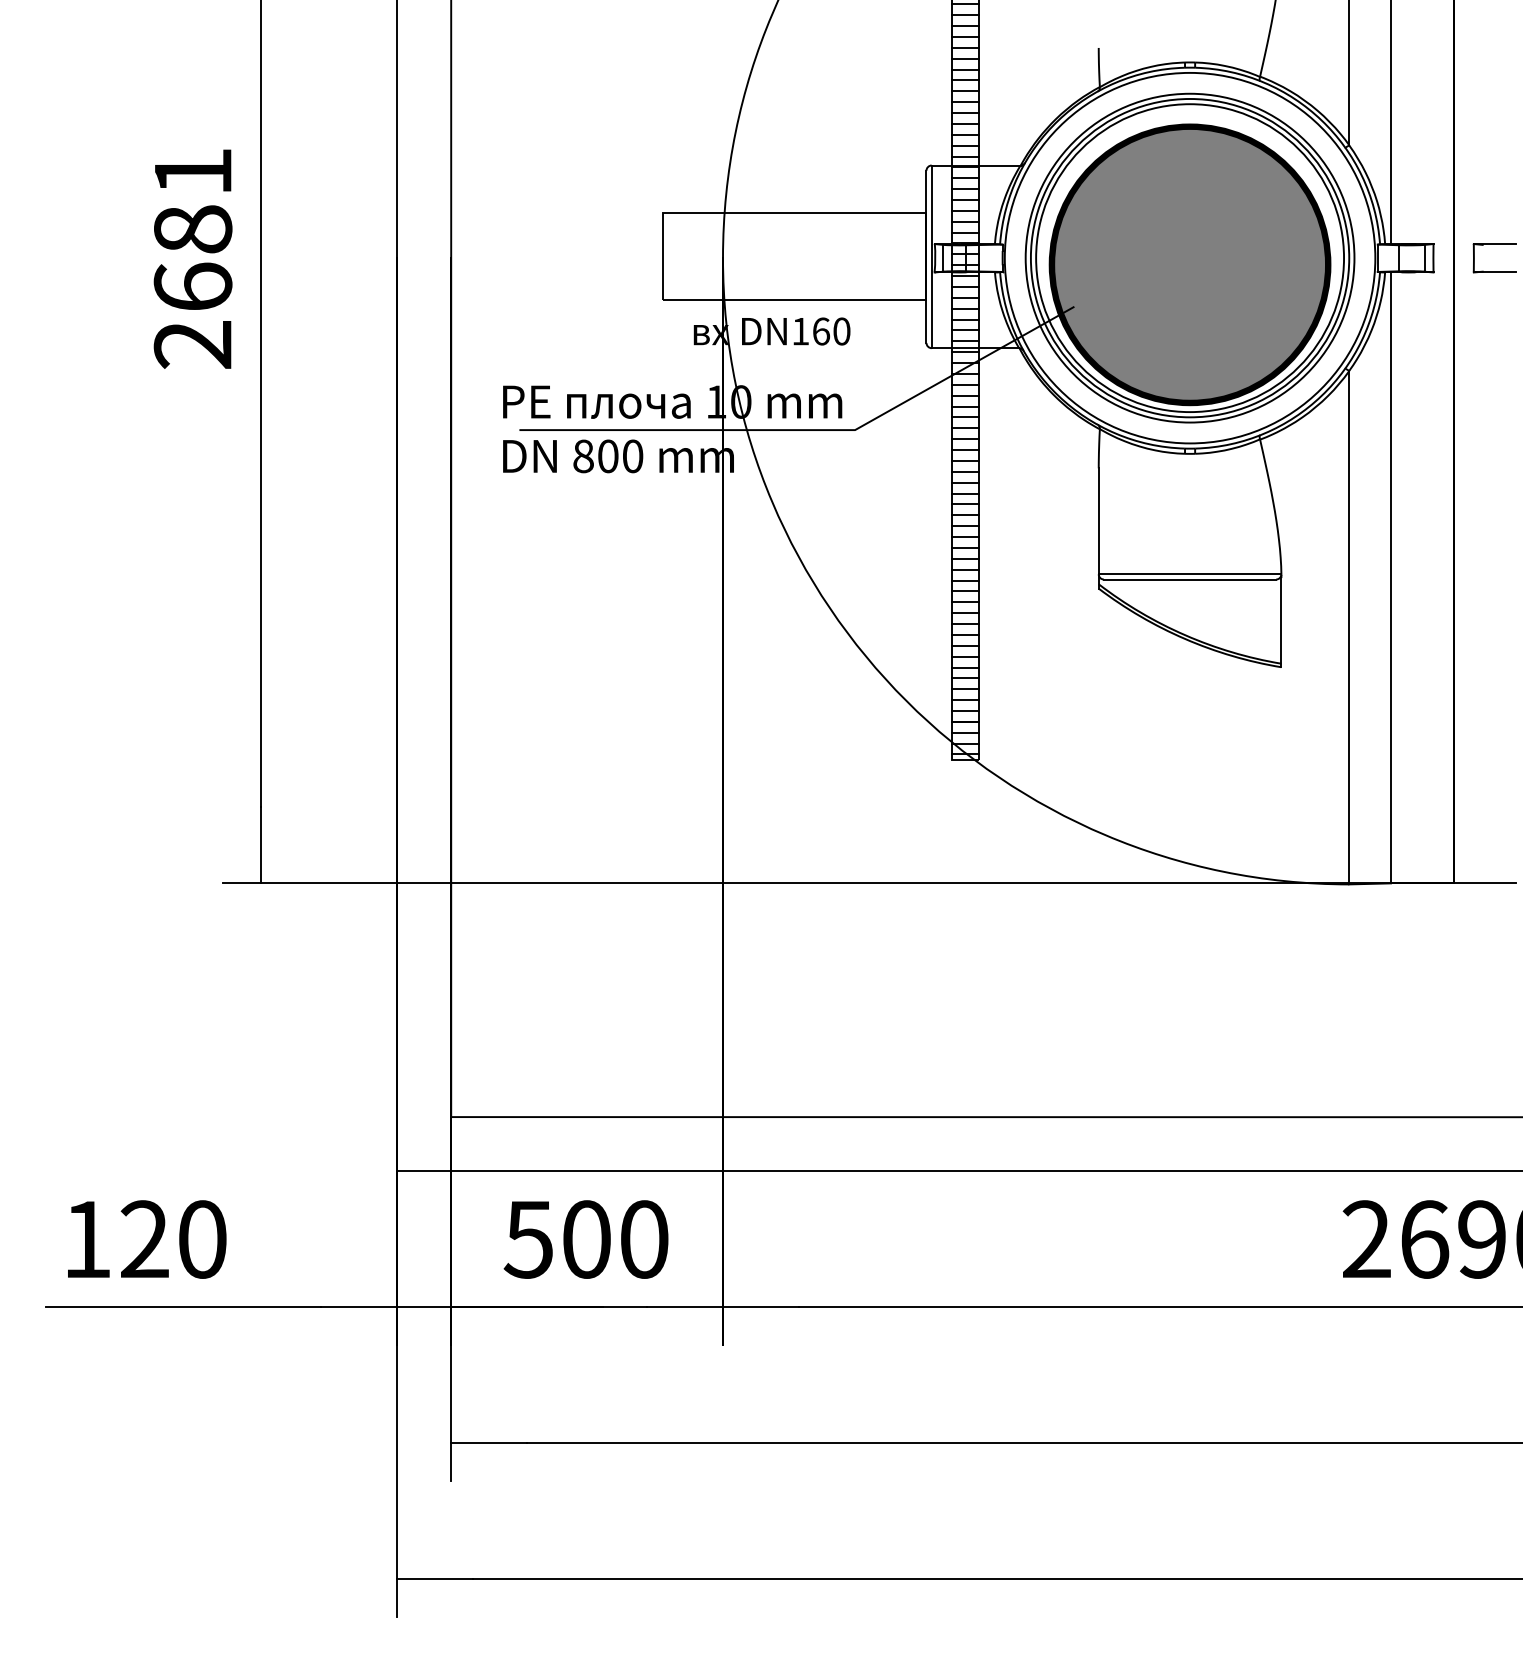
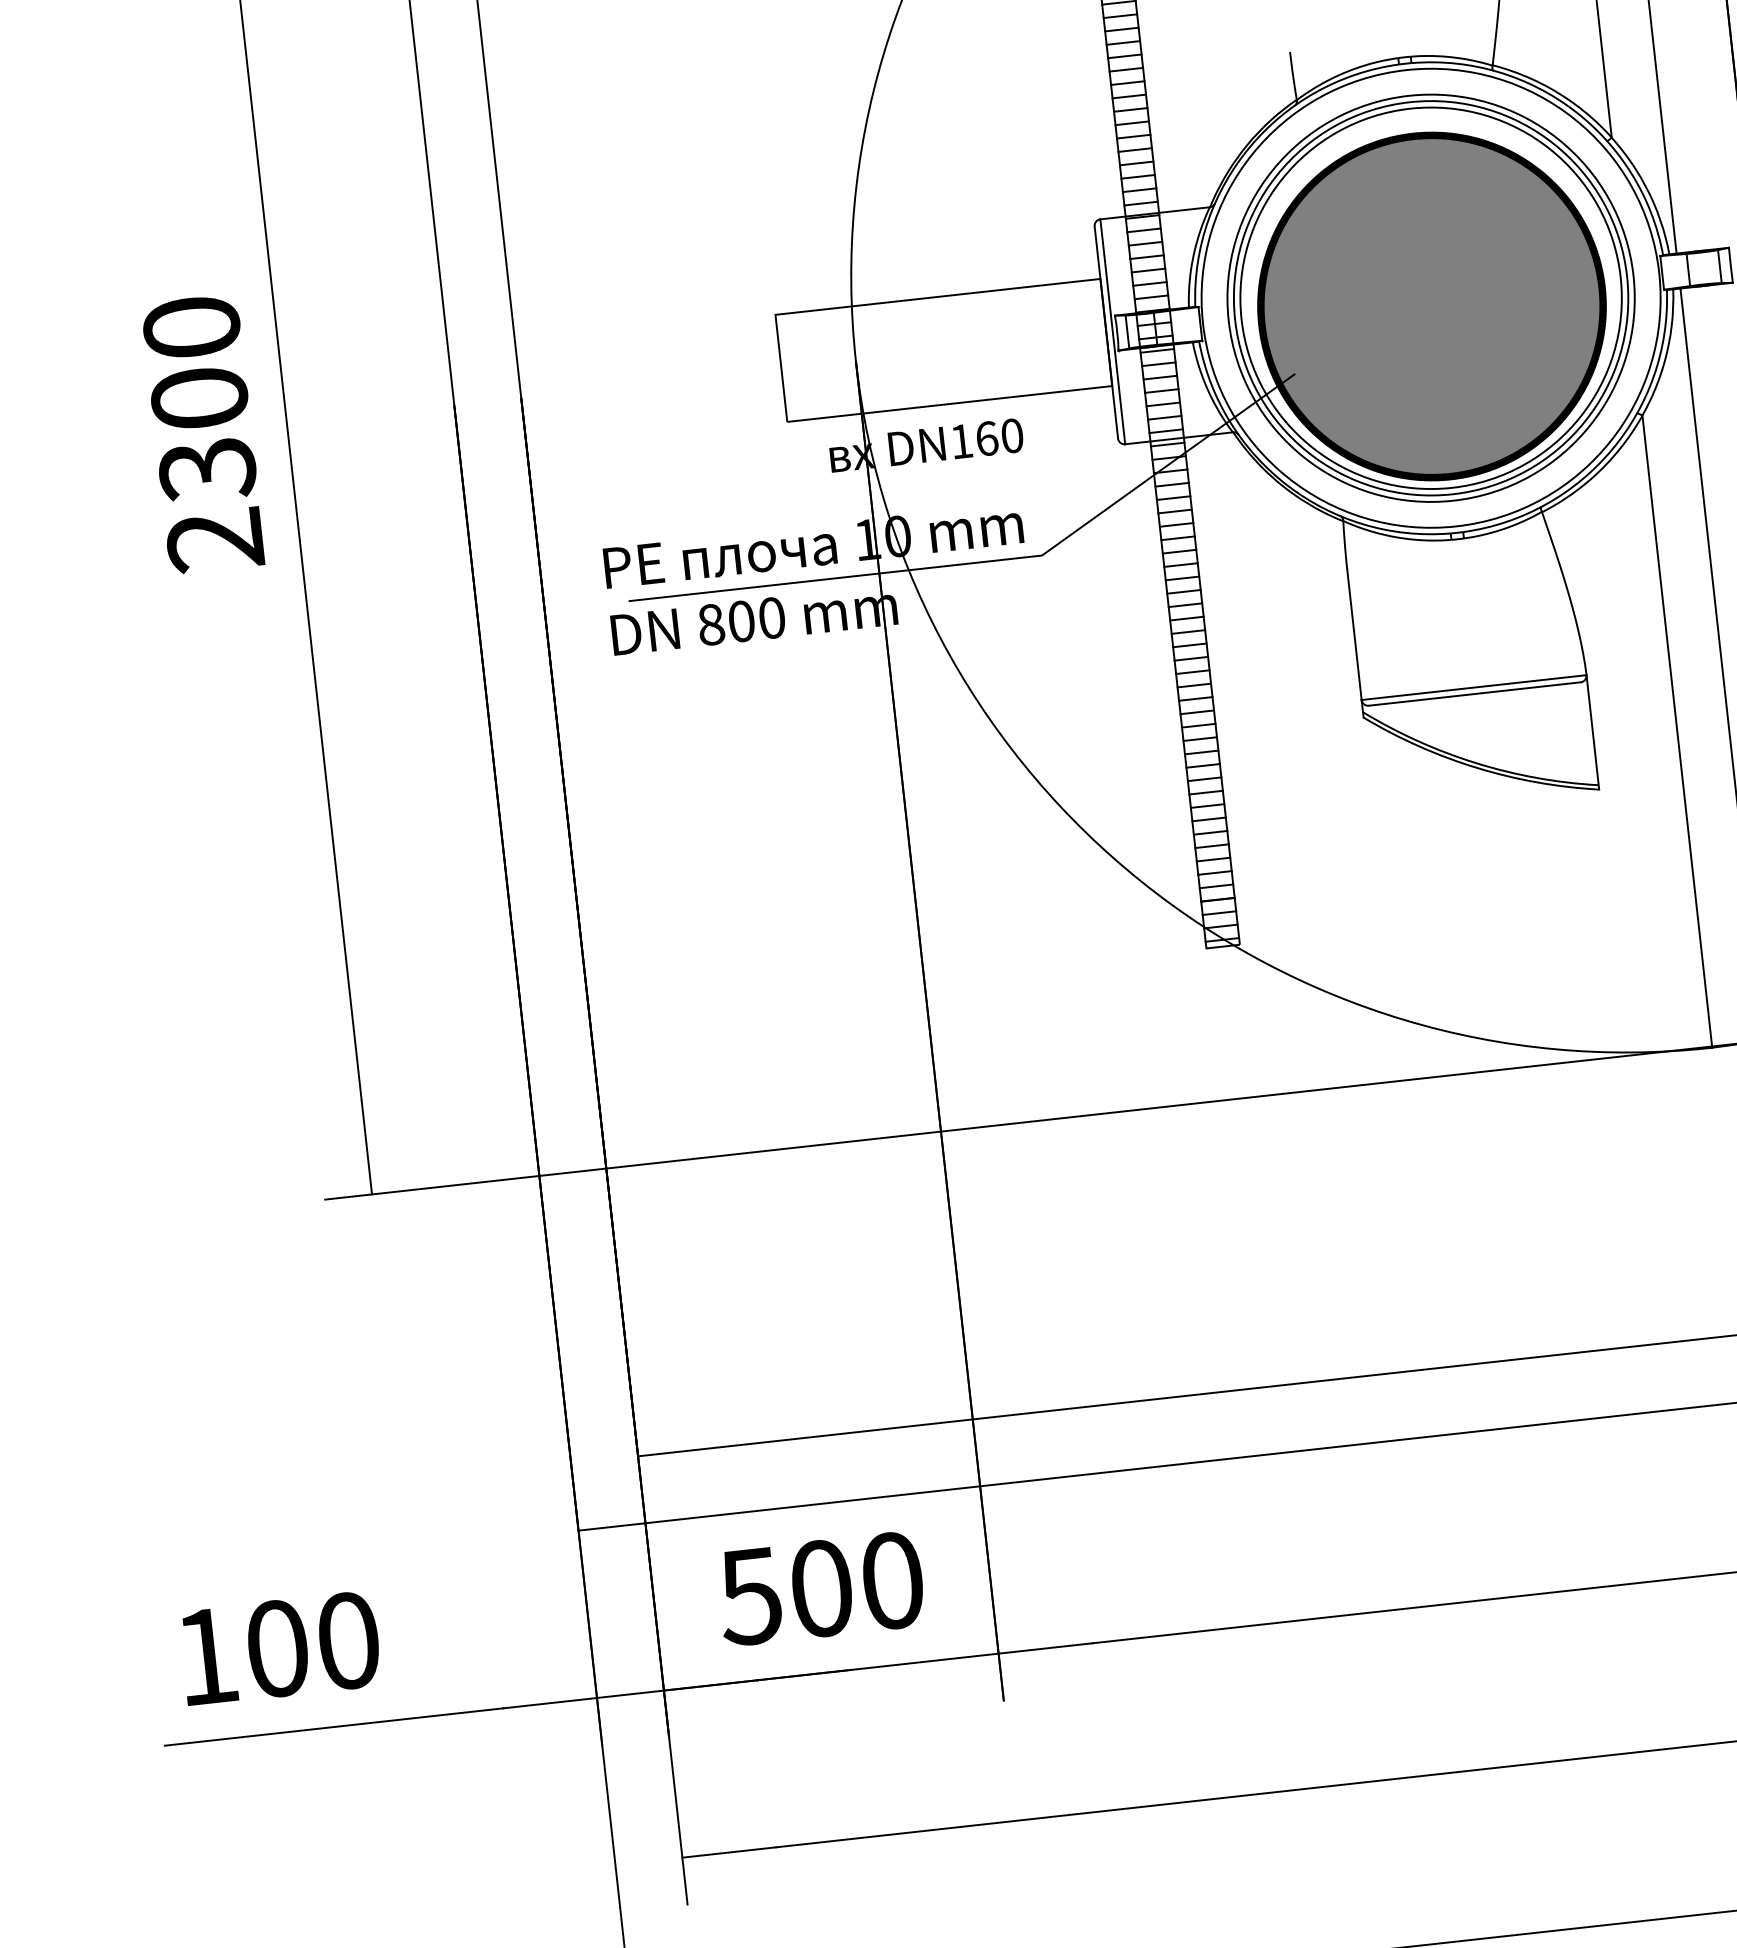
text: (192, 230) -> (199, 399), 2681 -> 2300
text: (144, 1239) -> (277, 1648), 120 -> 100

